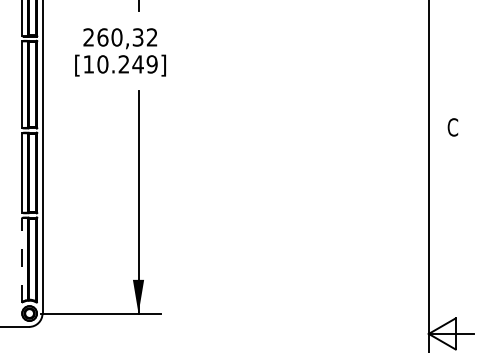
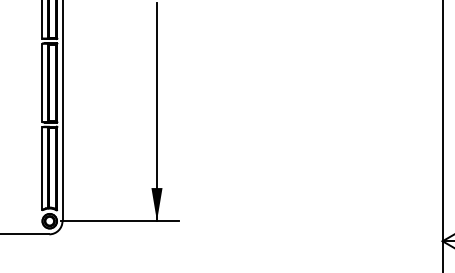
line: (21, 259) -> (41, 168), dashed -> solid

